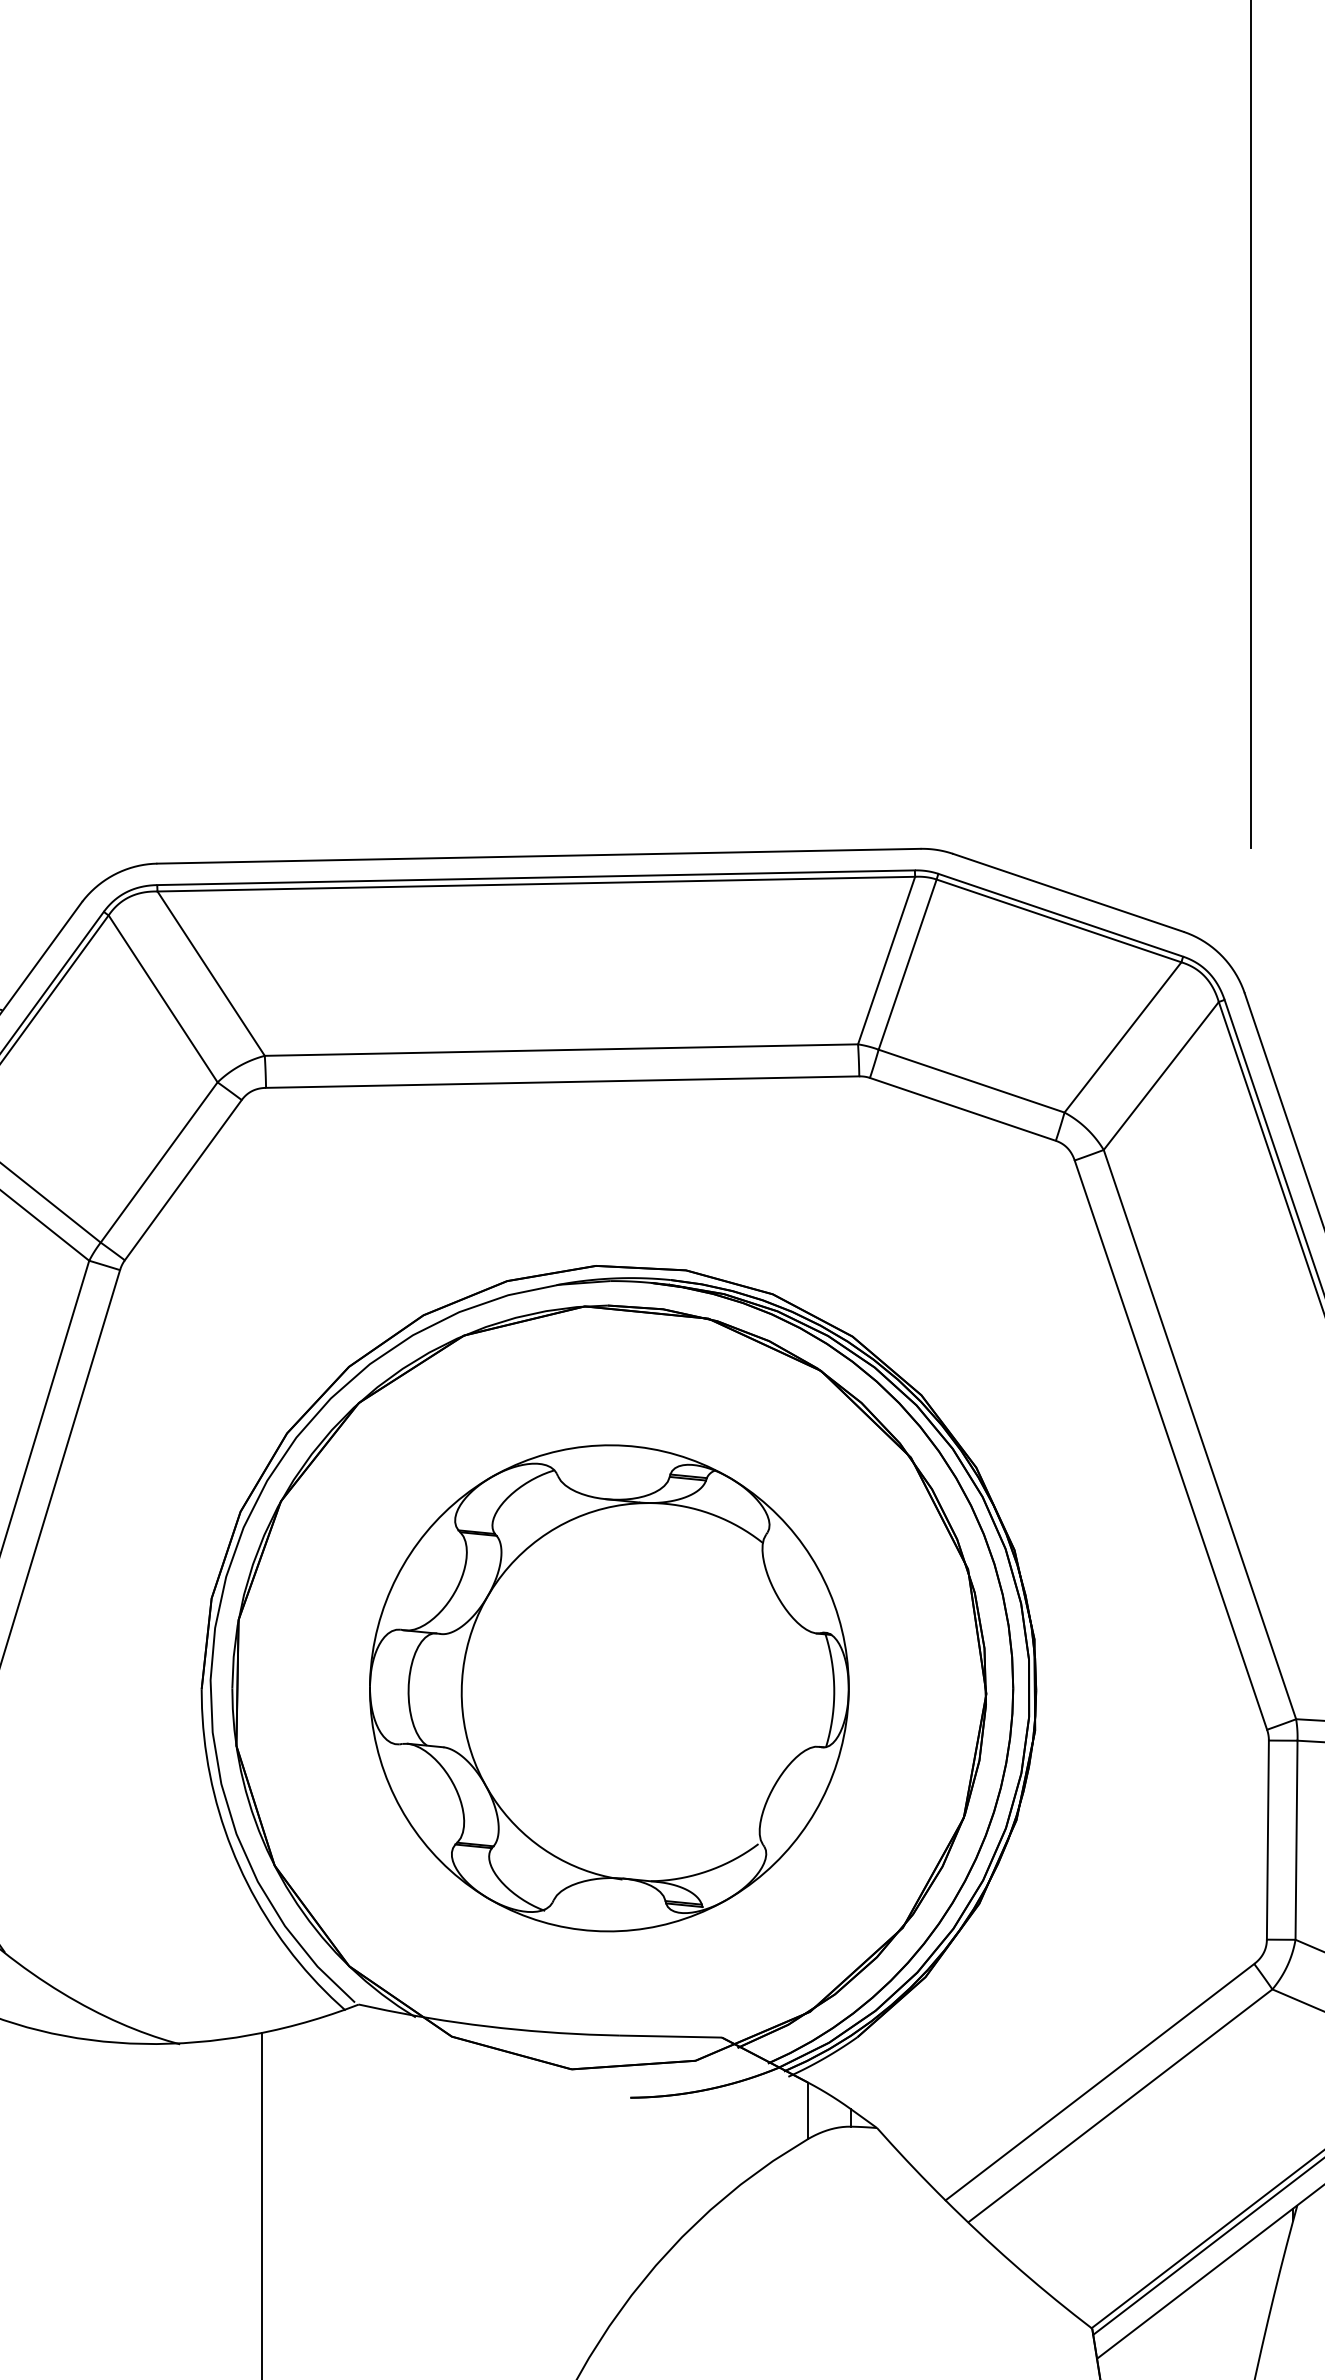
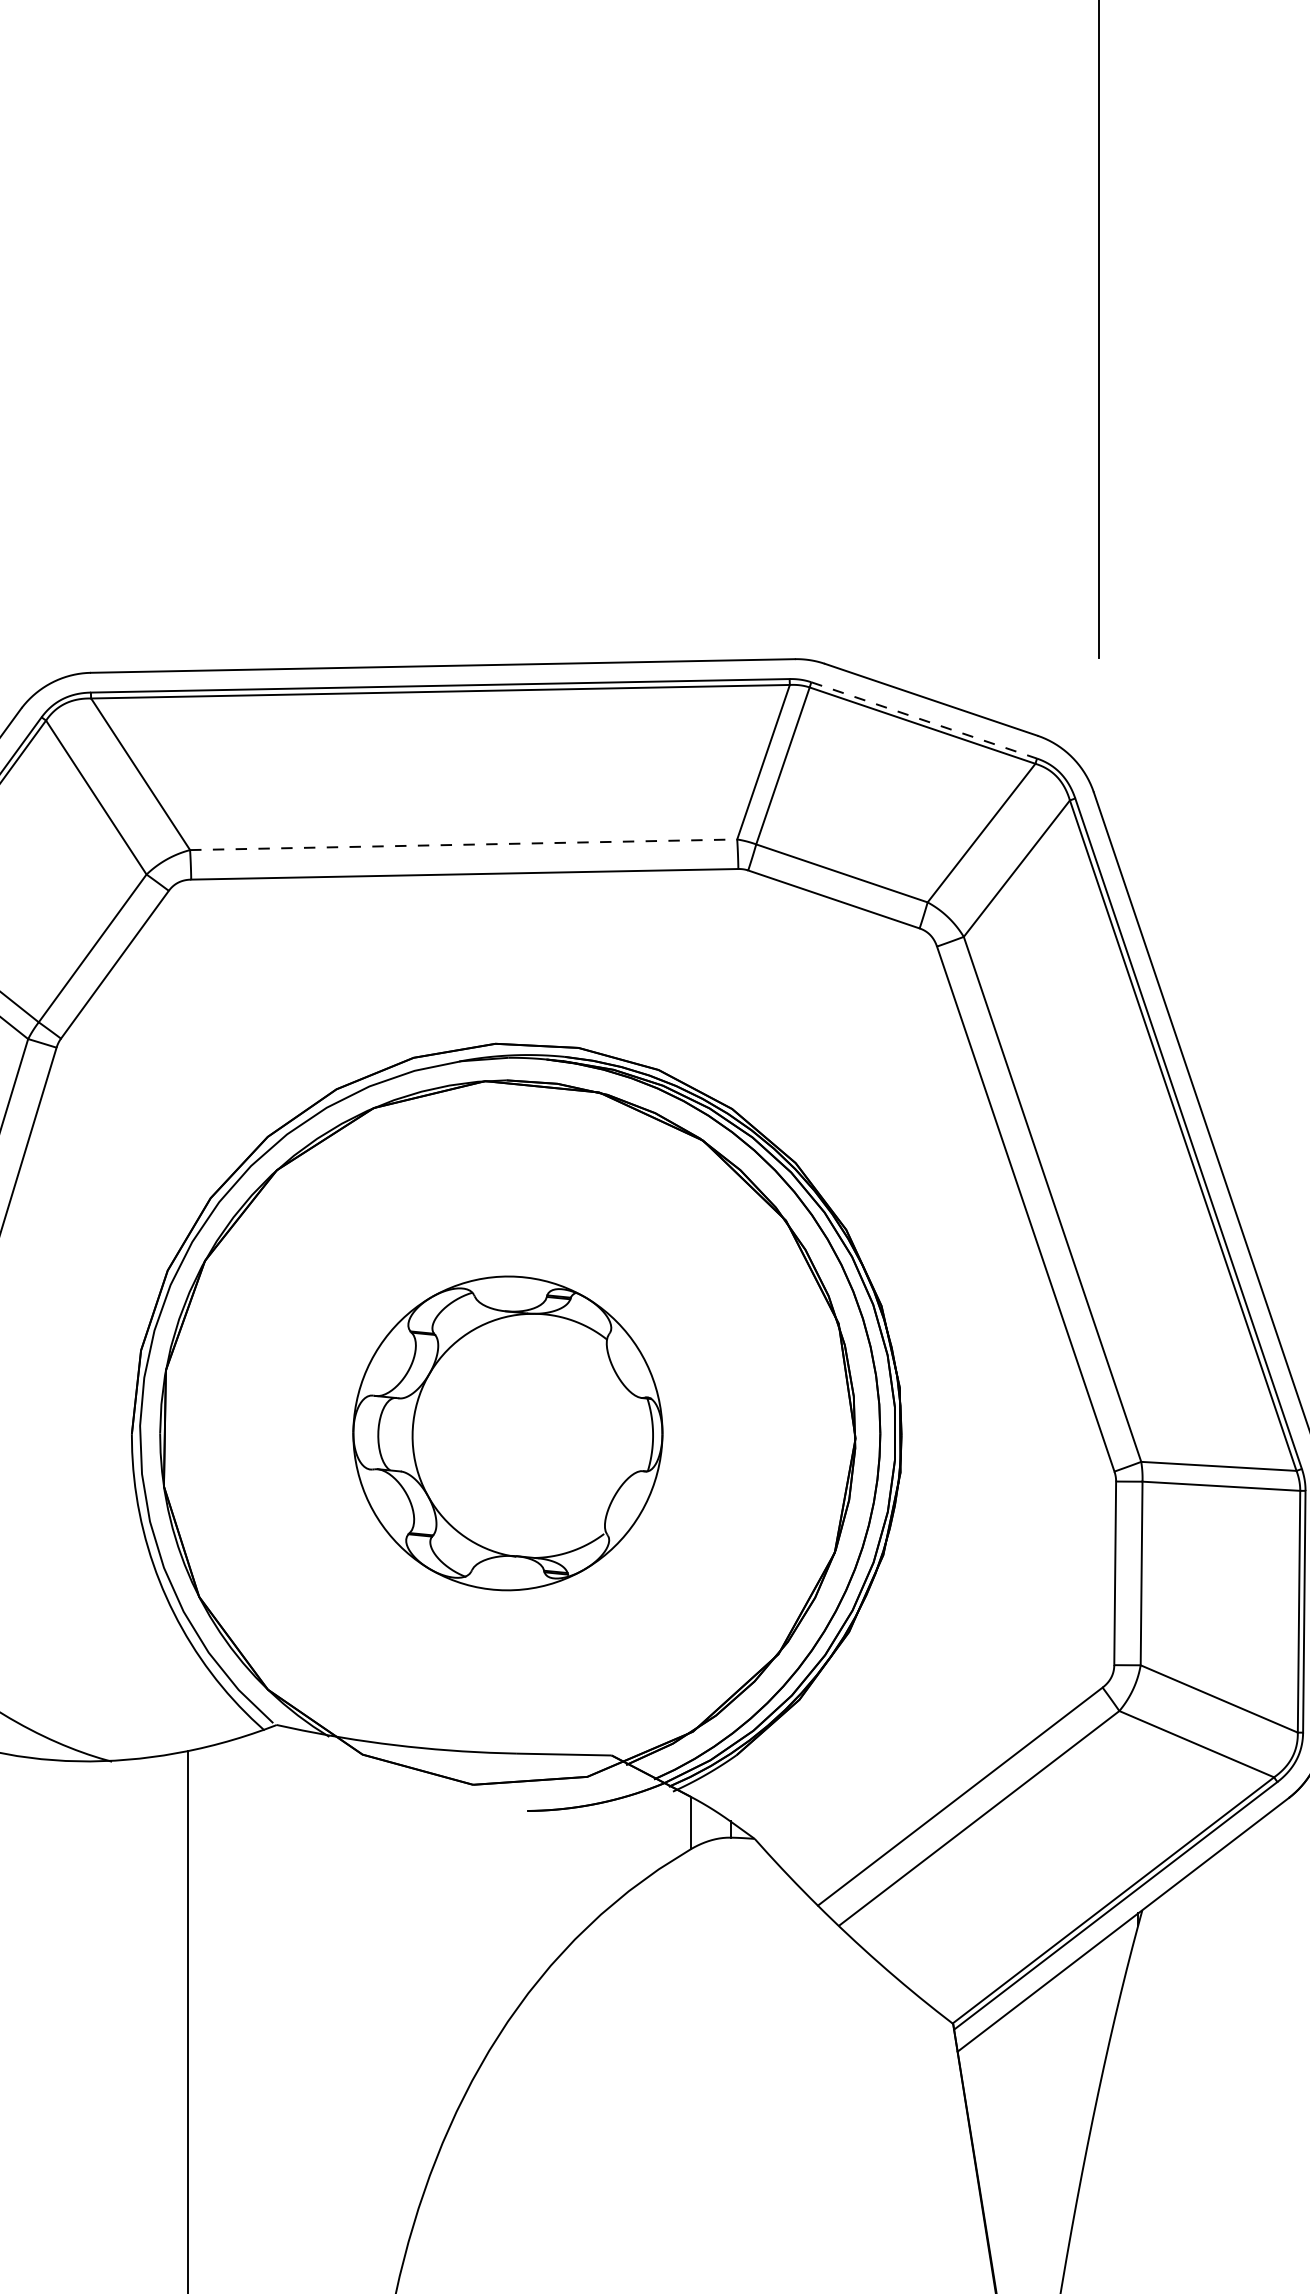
line: (1061, 915) -> (924, 720), solid -> dashed
line: (561, 1049) -> (463, 844), solid -> dashed
part: (608, 1688) -> (507, 1433), size x0.7

